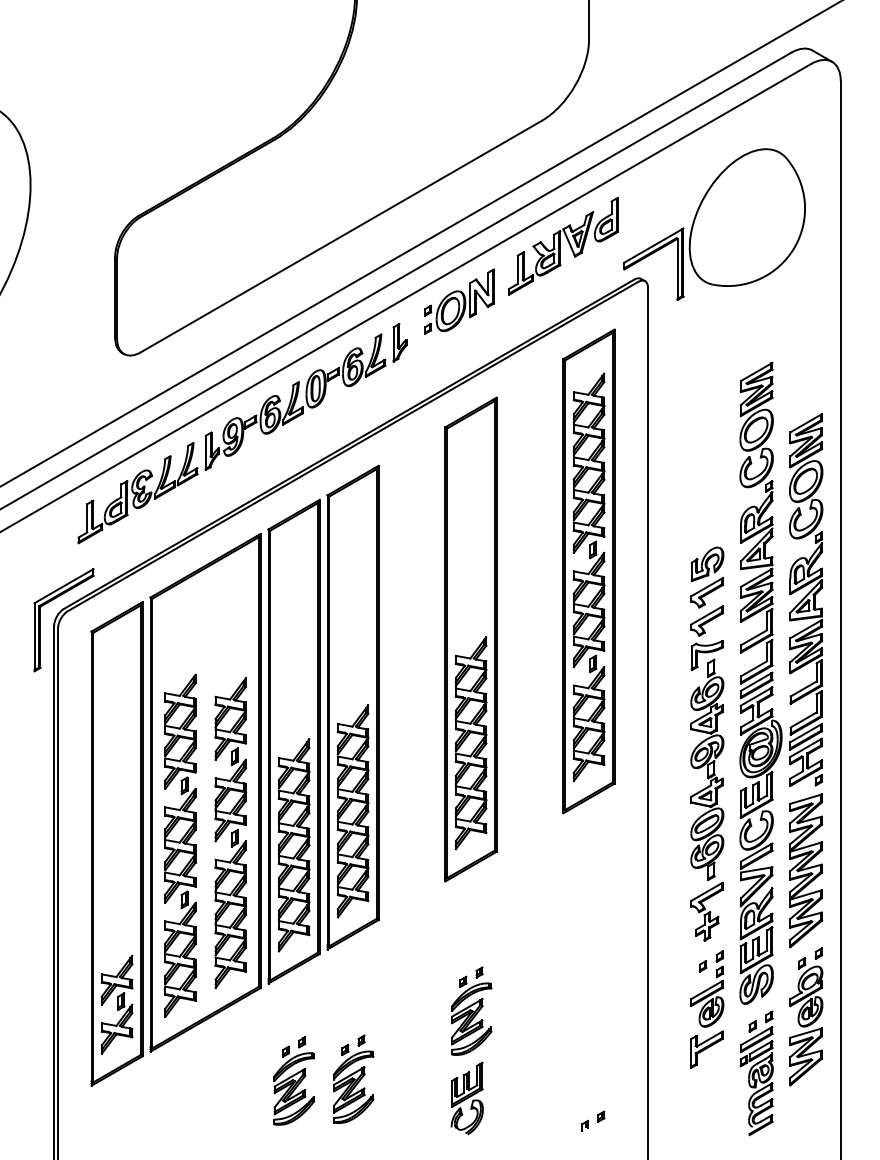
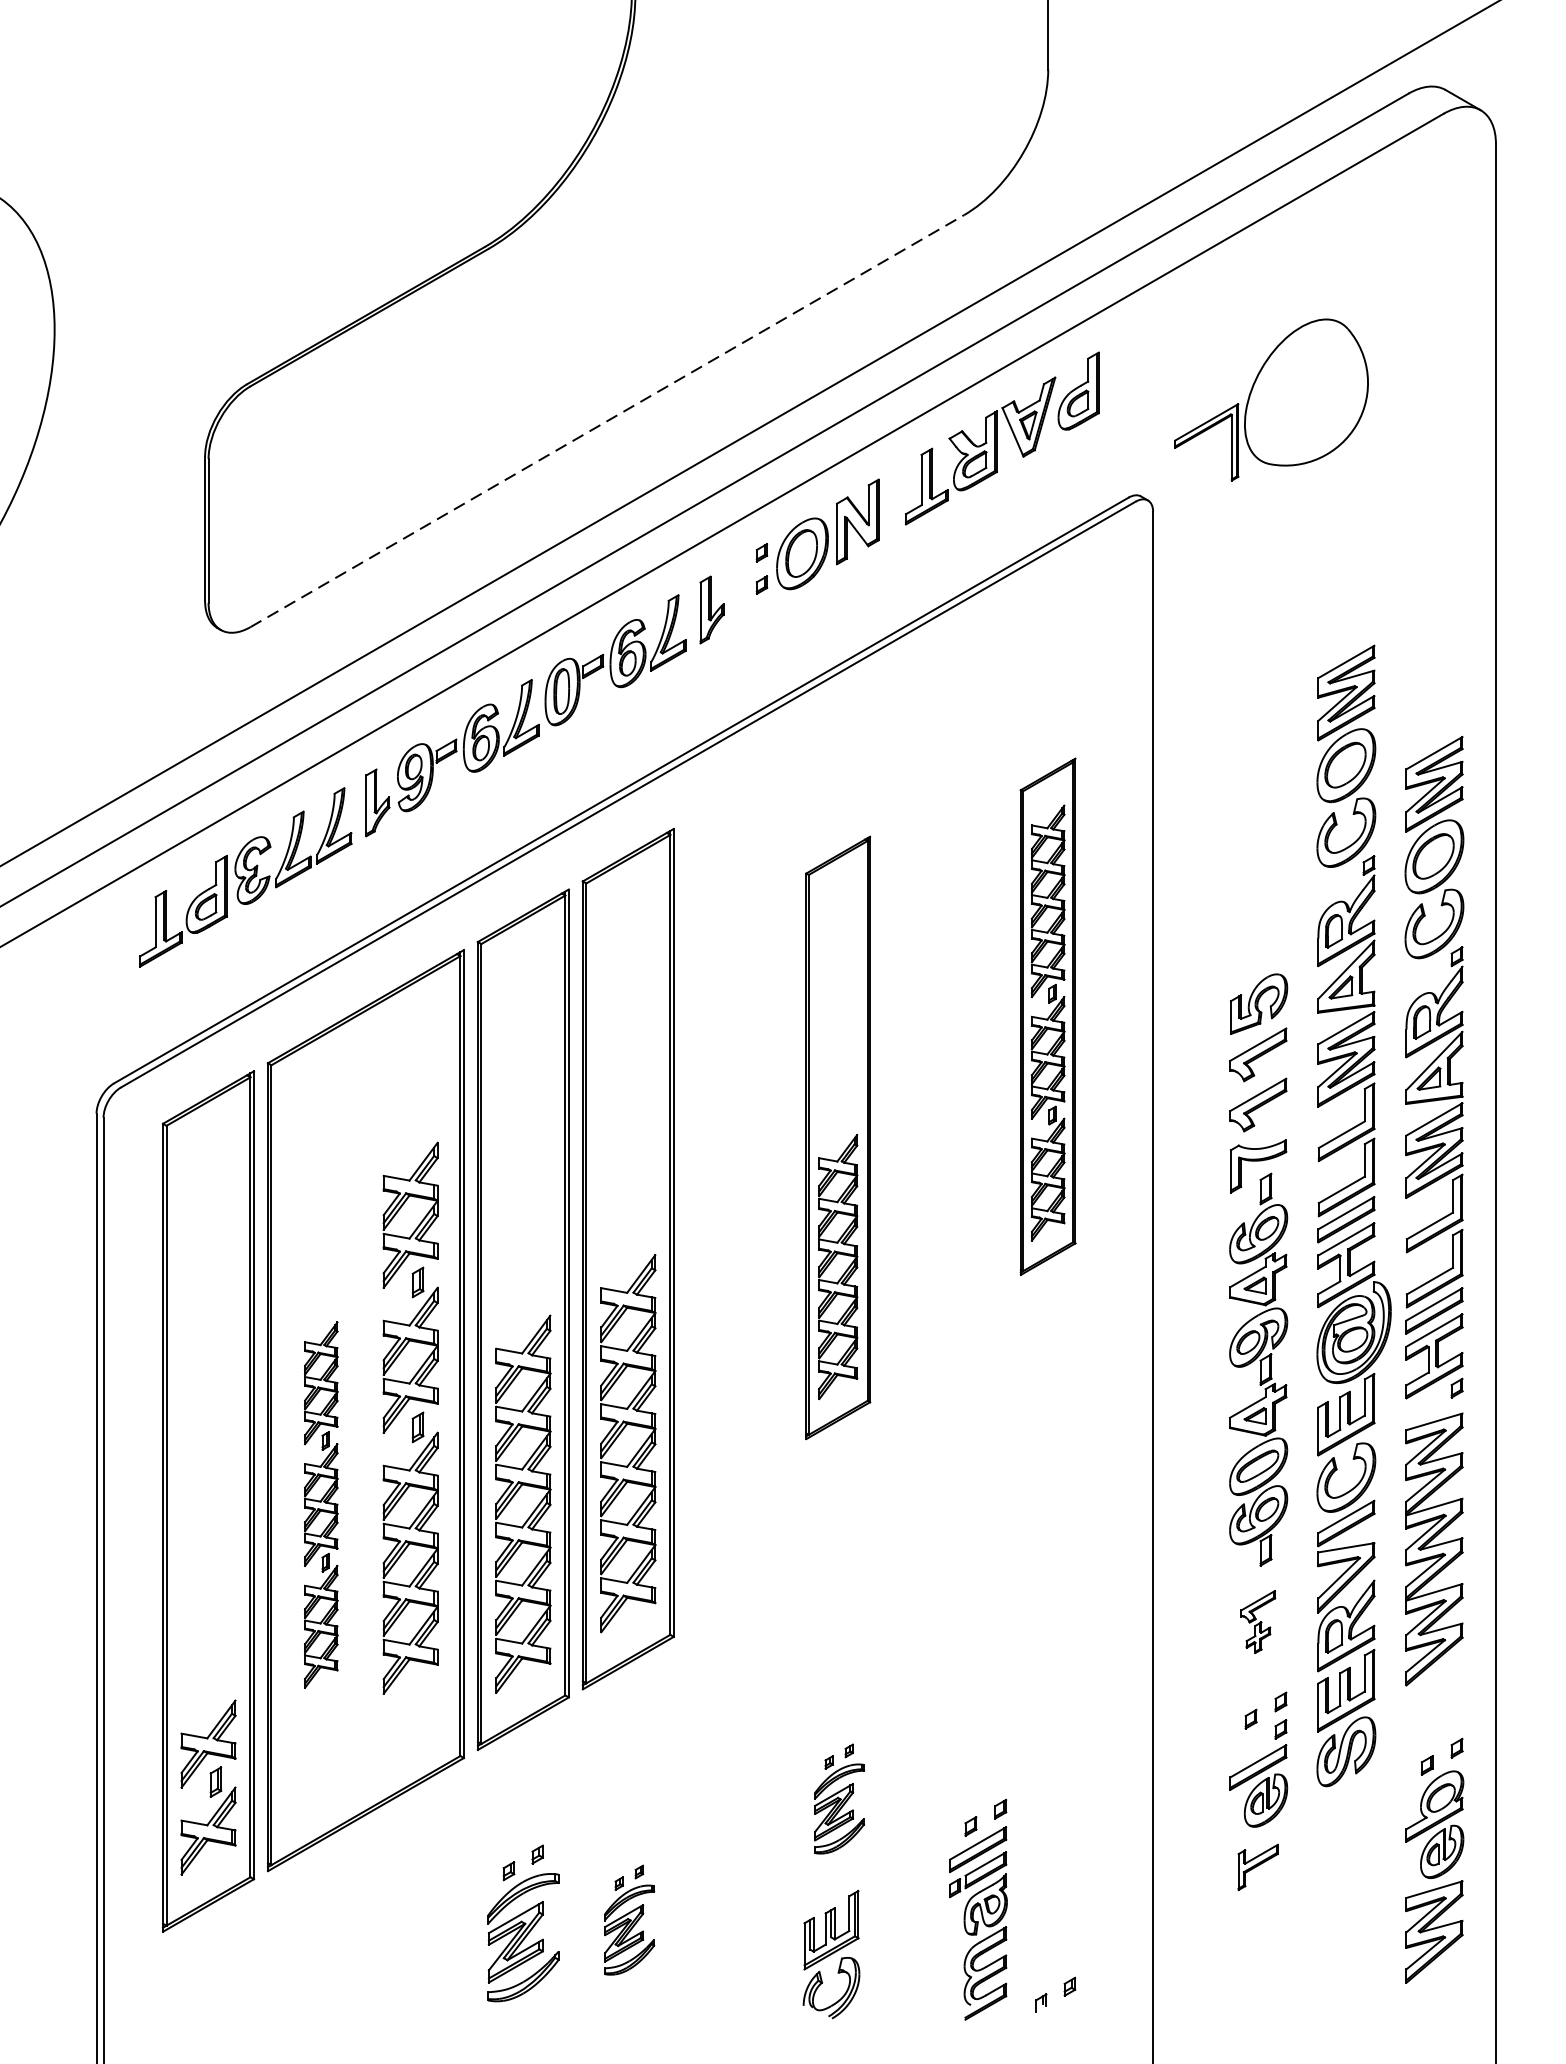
part: (714, 224) -> (1271, 399), size x0.6
line: (341, 236) -> (607, 420), solid -> dashed
part: (588, 571) -> (1047, 1016), size x0.6
part: (53, 600) -> (95, 1068), removed
part: (470, 639) -> (837, 1137), size x0.7
part: (230, 833) -> (410, 1418), moved
part: (180, 845) -> (321, 1504), size x0.6
part: (706, 911) -> (1257, 1621), size x0.6
part: (471, 1010) -> (839, 1797), size x0.7
part: (806, 1016) -> (1435, 1860), moved
part: (706, 1049) -> (1257, 1867), size x0.7
part: (756, 1073) -> (977, 1909), moved
part: (353, 1078) -> (629, 1918), size x0.7

